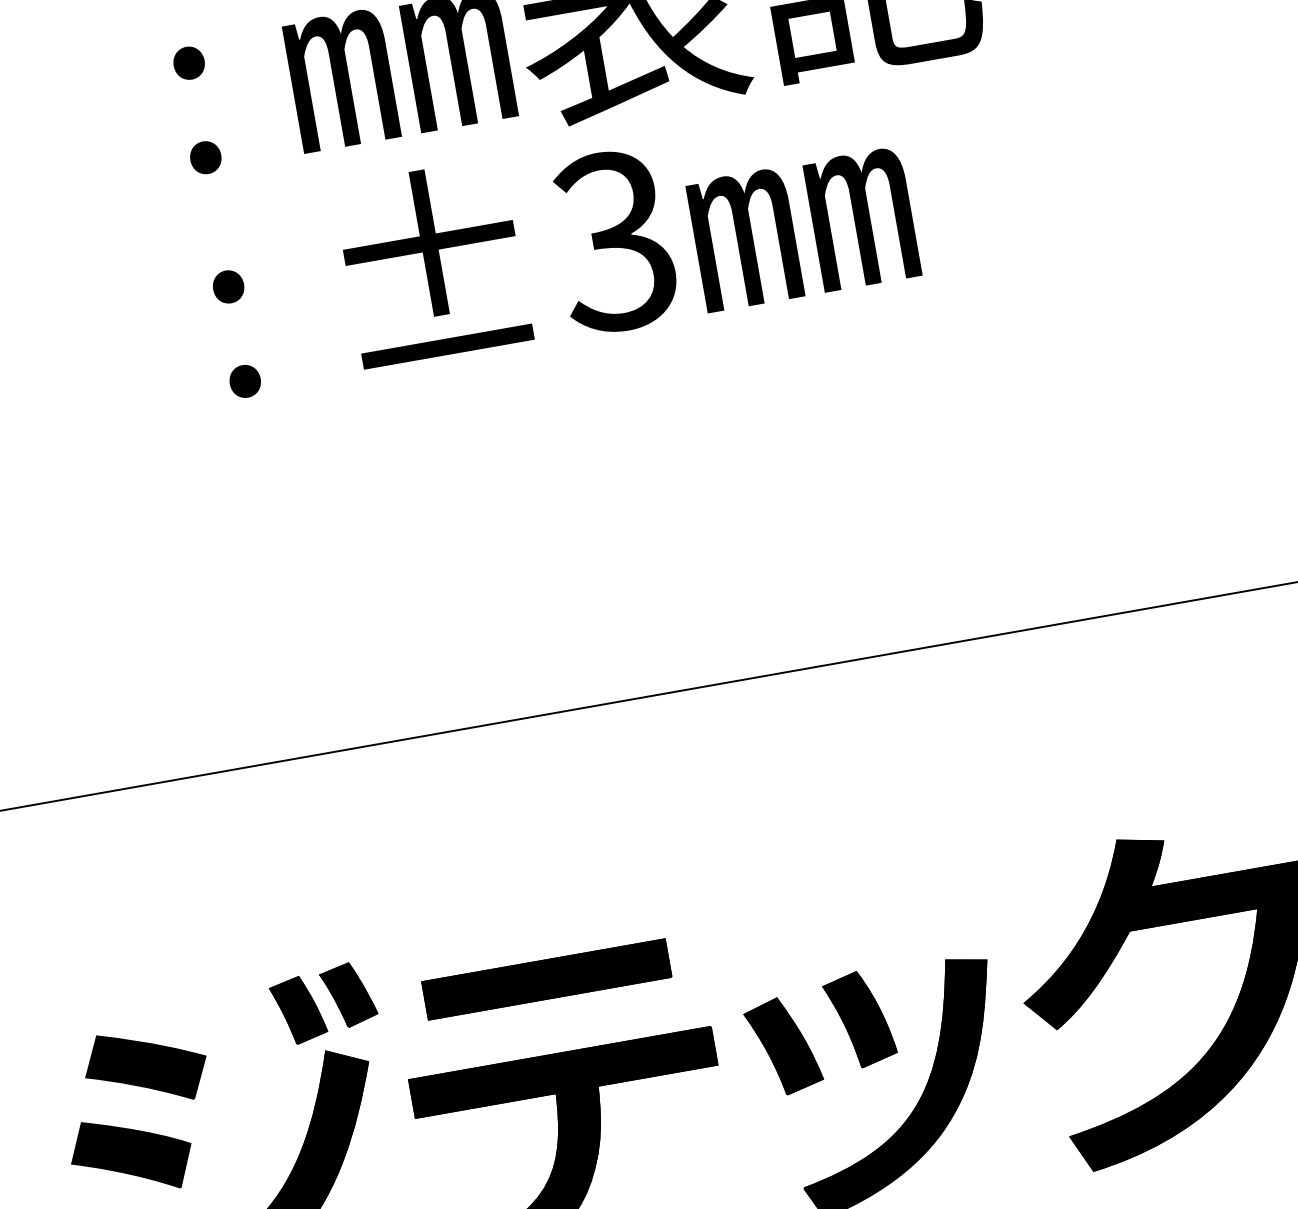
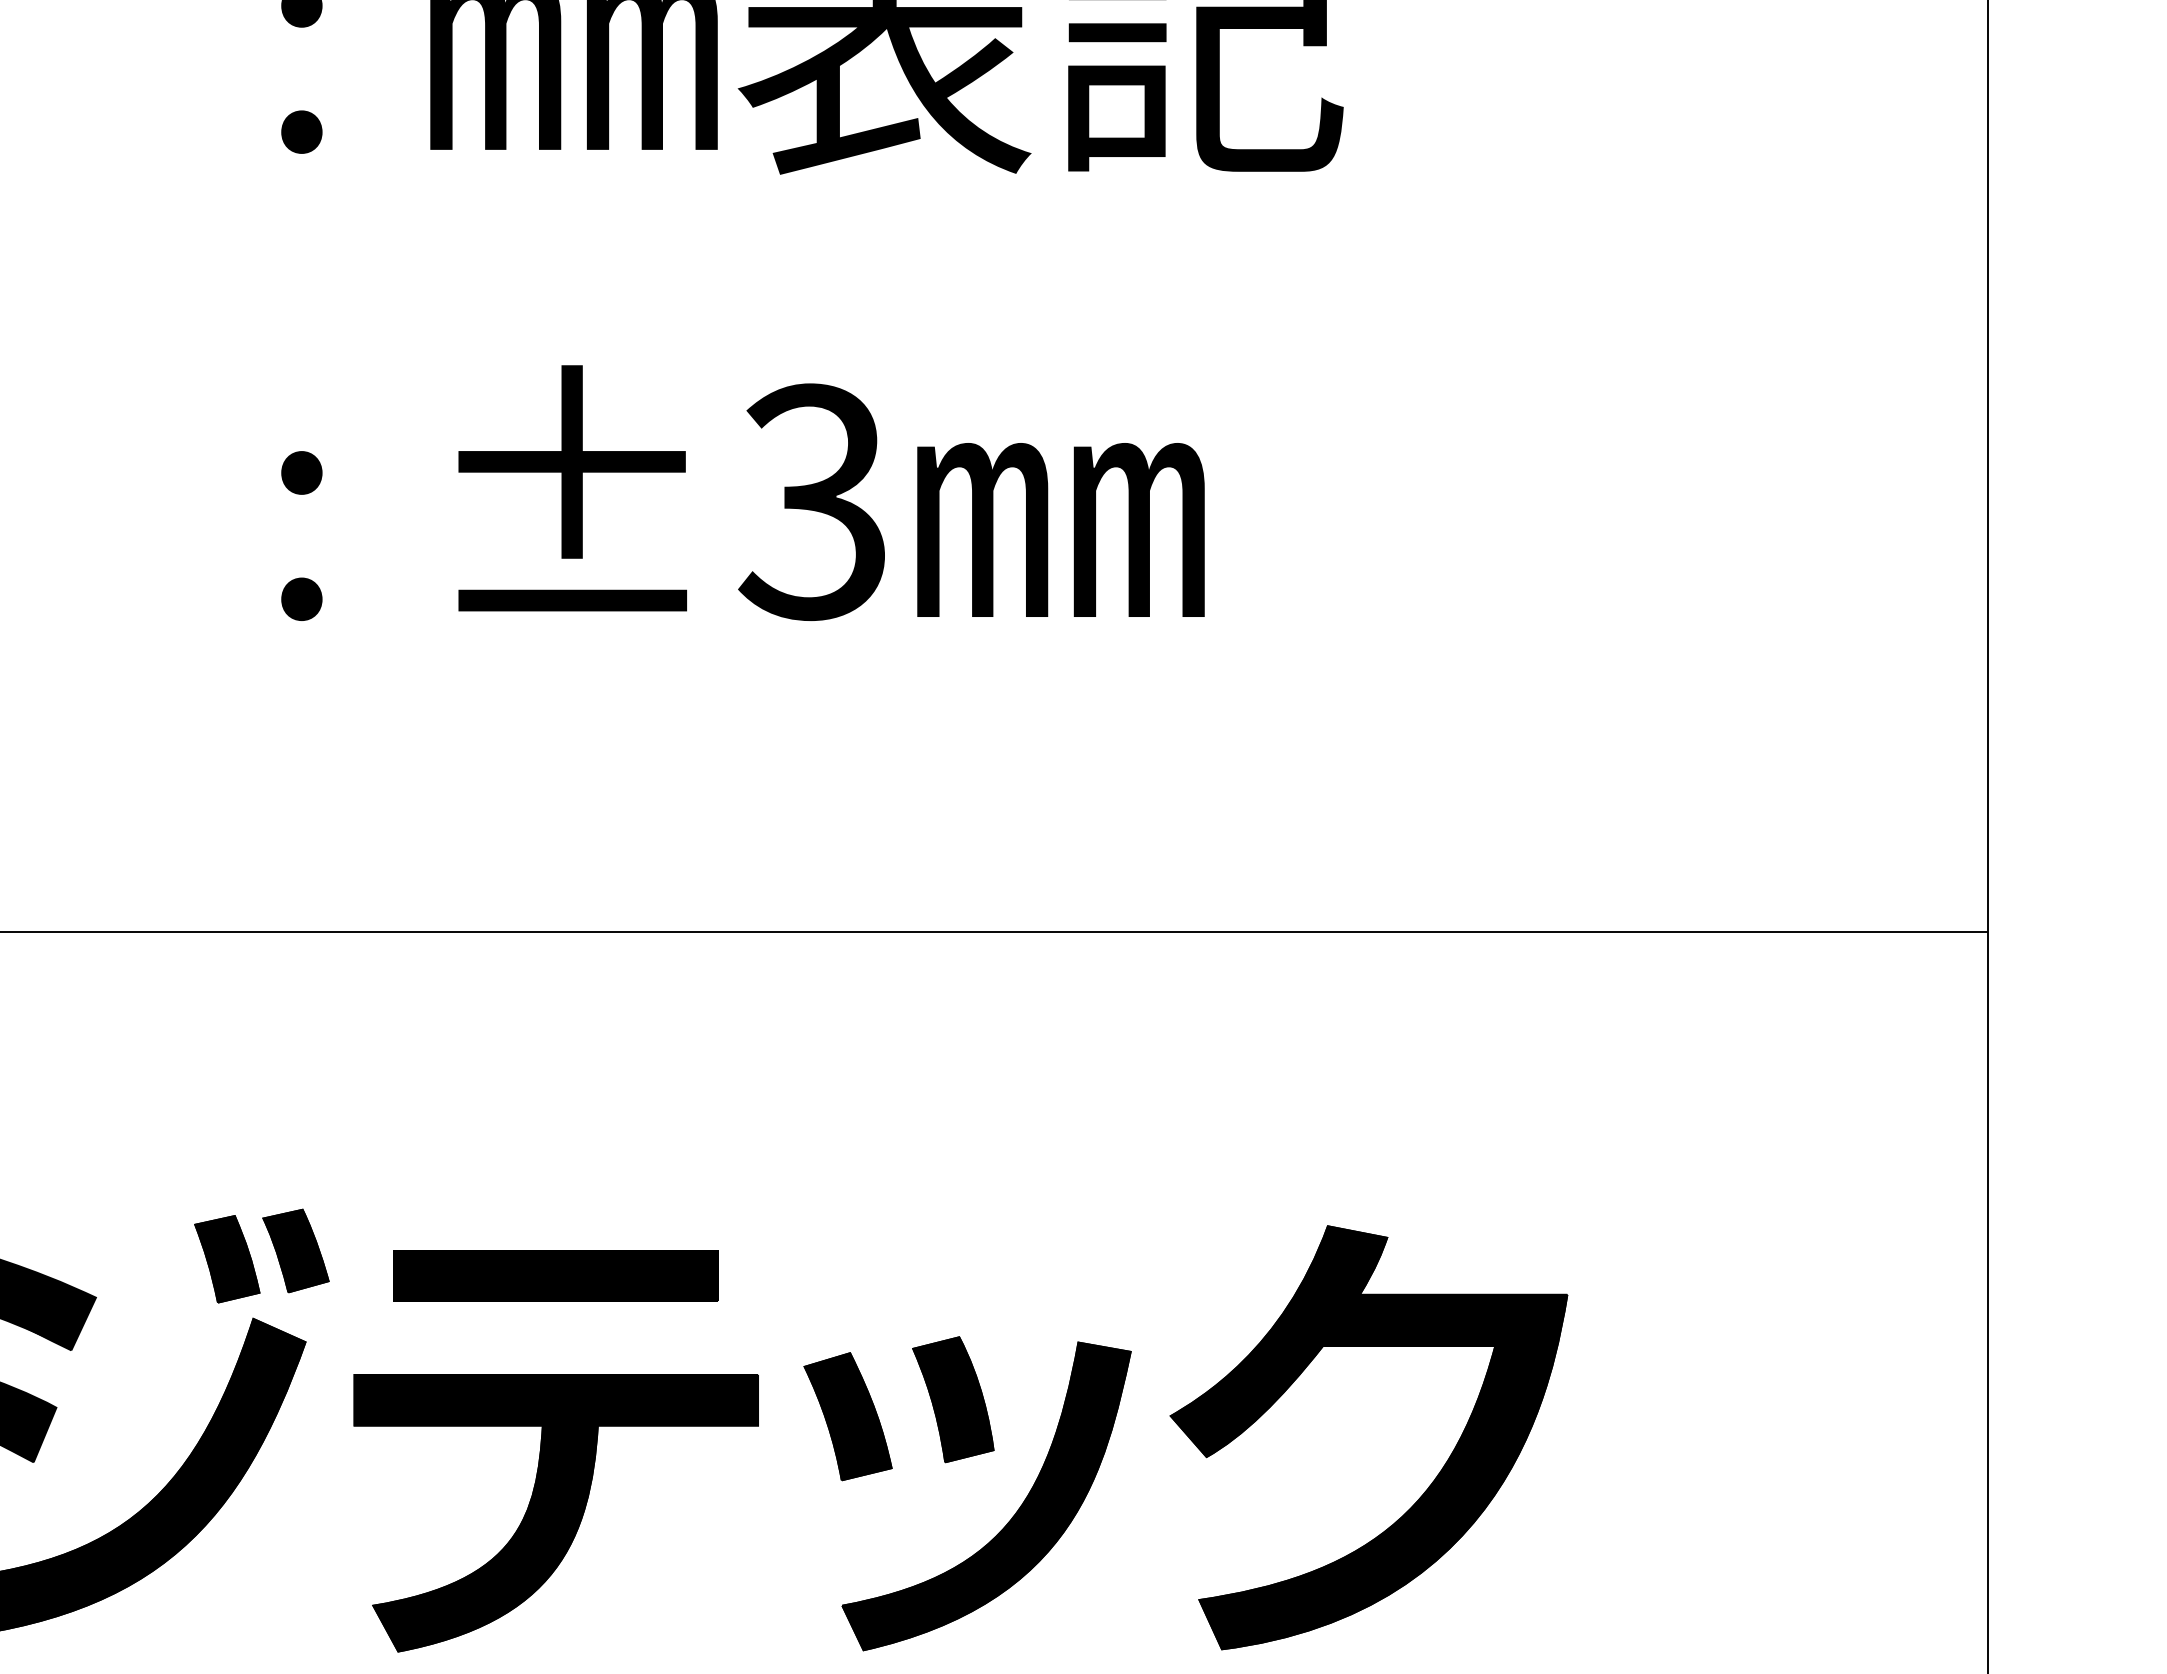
text: (560, 243) -> (742, 492), moved

